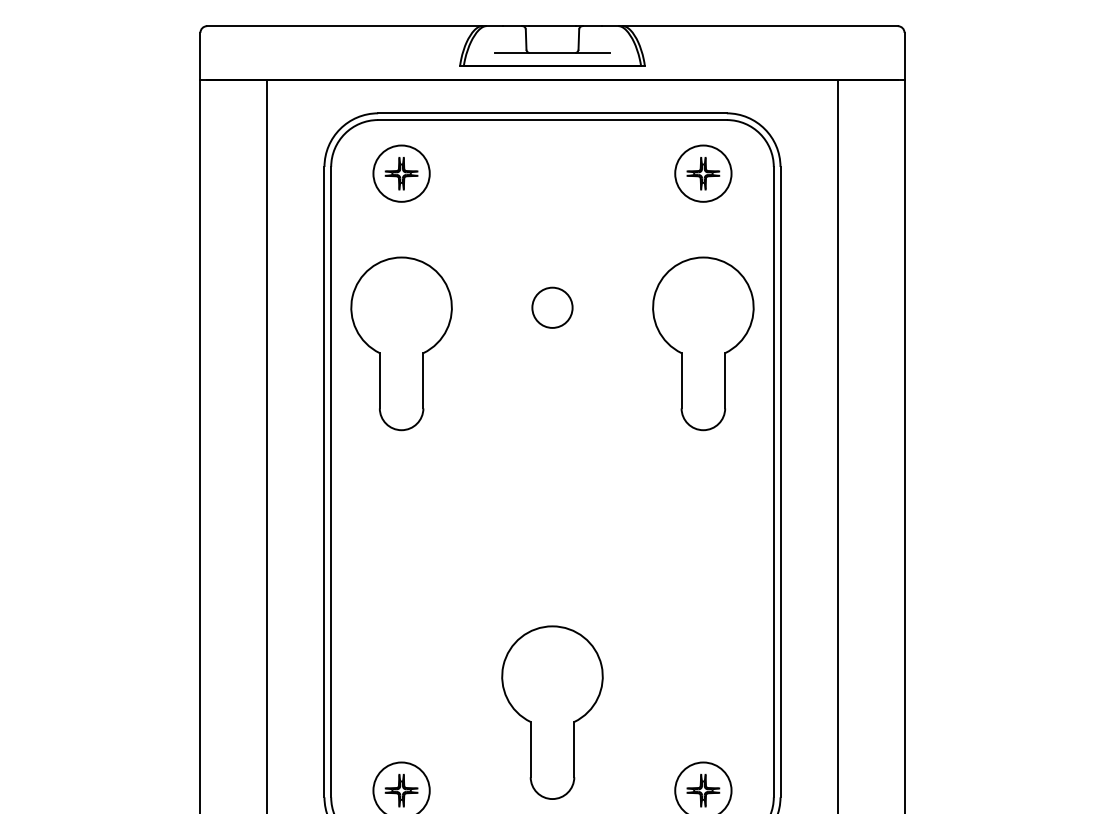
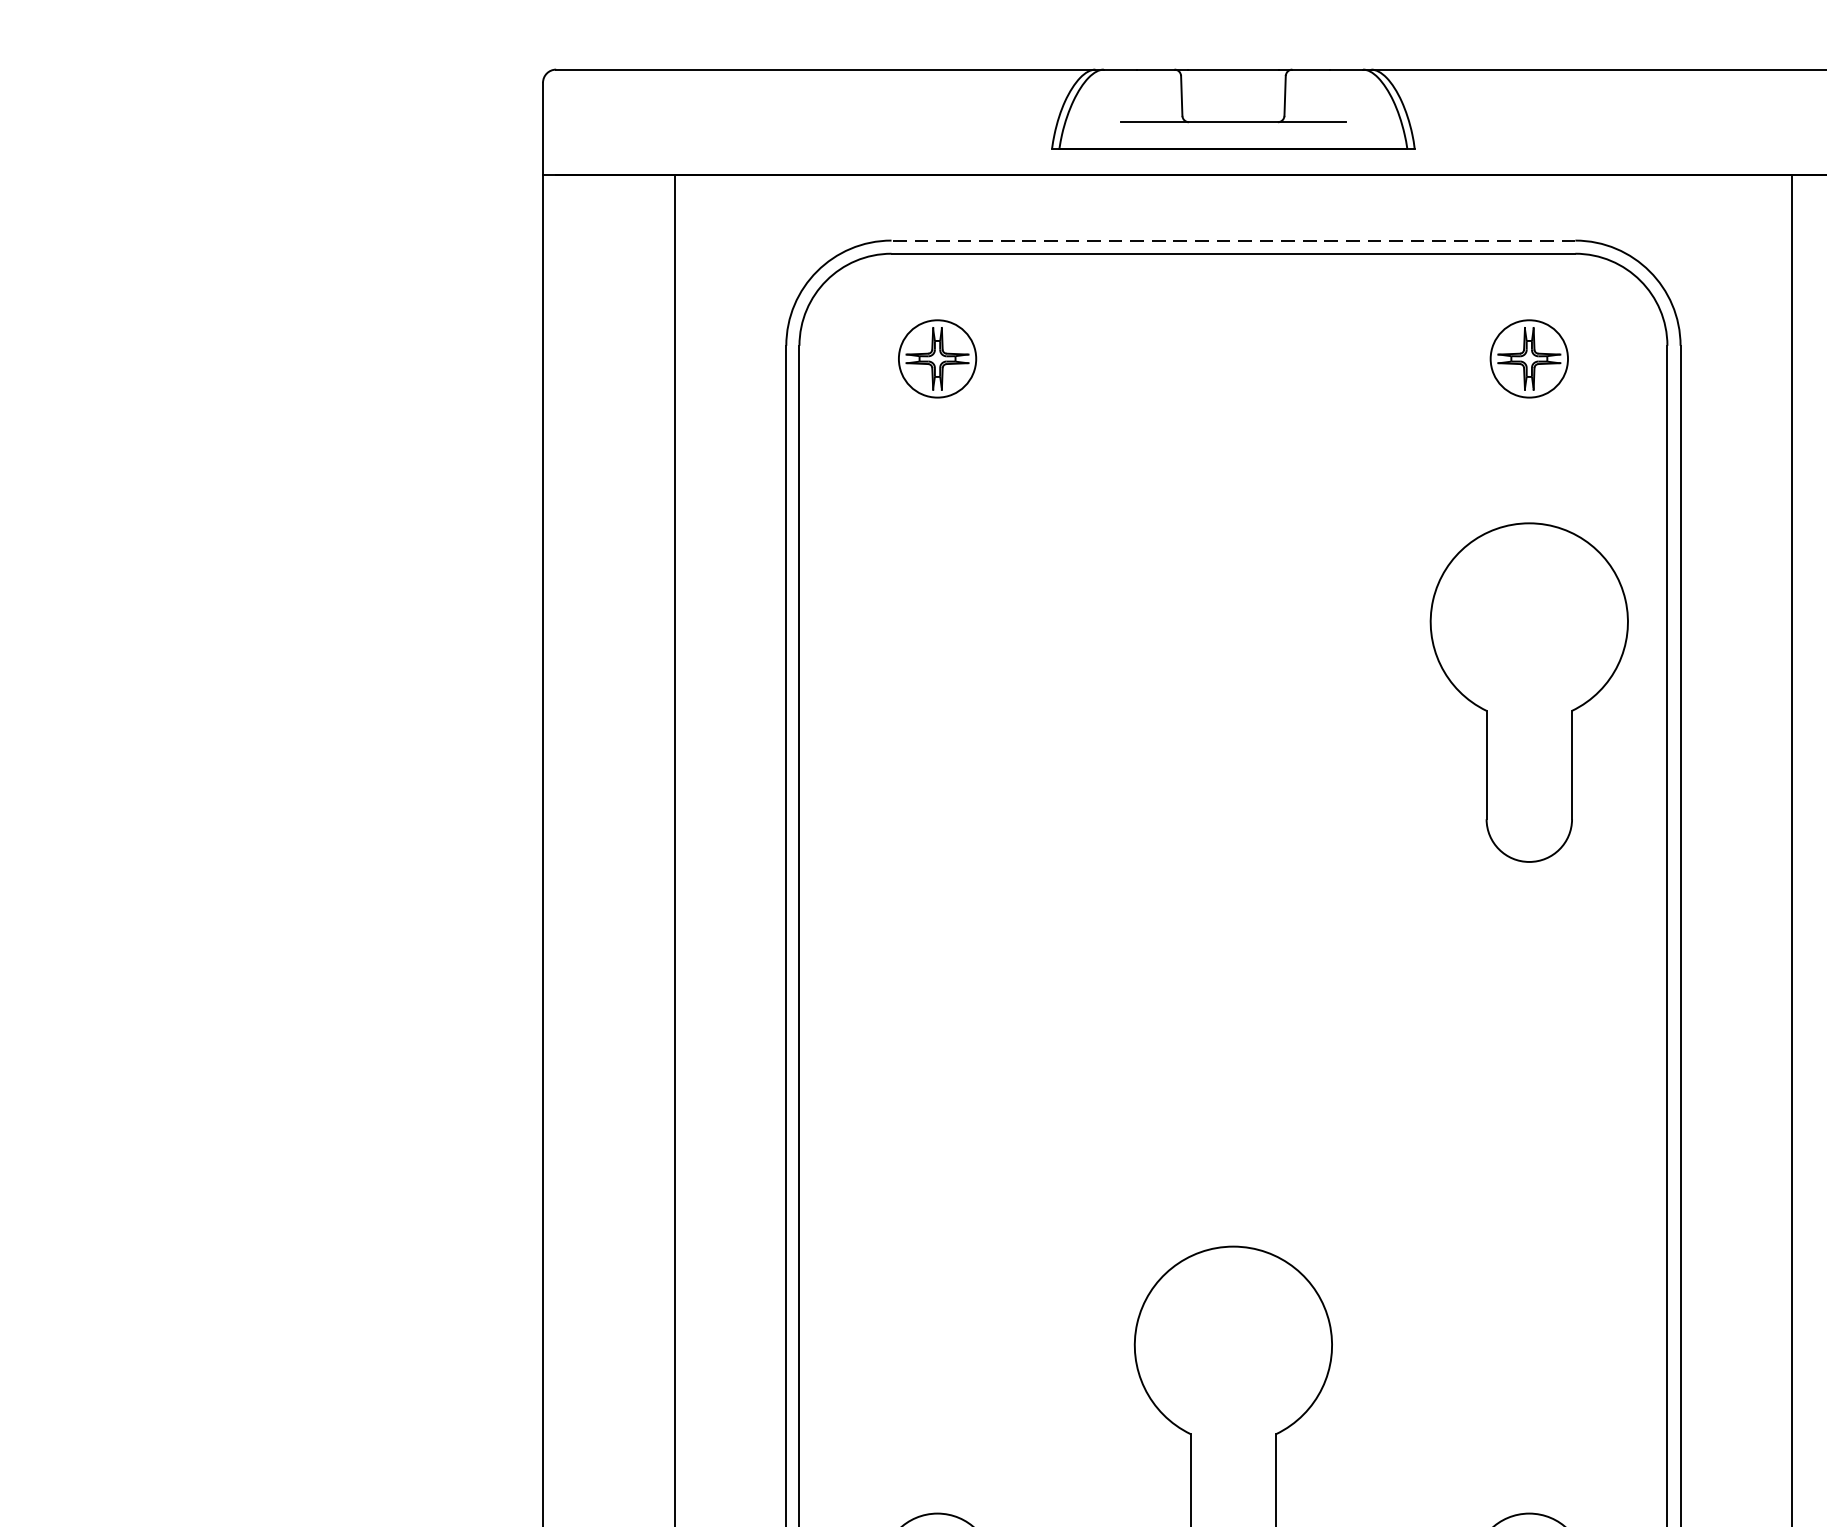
line: (552, 113) -> (1233, 240), solid -> dashed
circle: (401, 173) -> (937, 358), size x0.7
circle: (703, 173) -> (1529, 358), size x0.7
circle: (552, 307) -> (1233, 621), removed
part: (401, 343) -> (937, 691), removed

